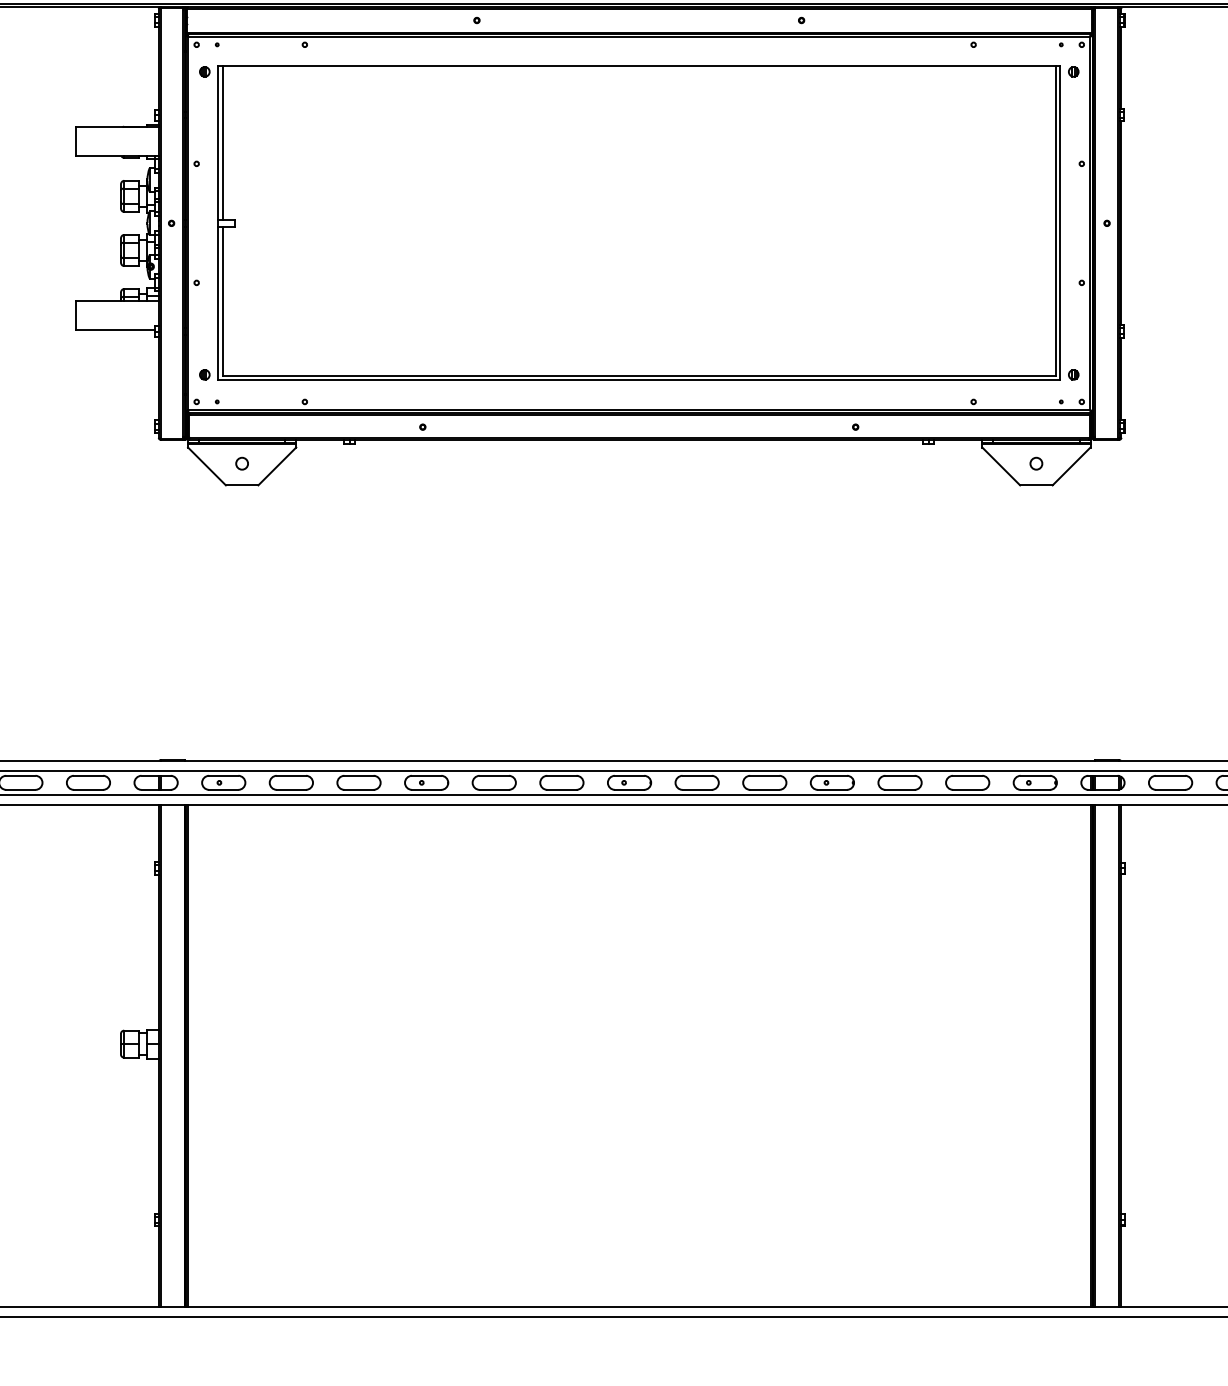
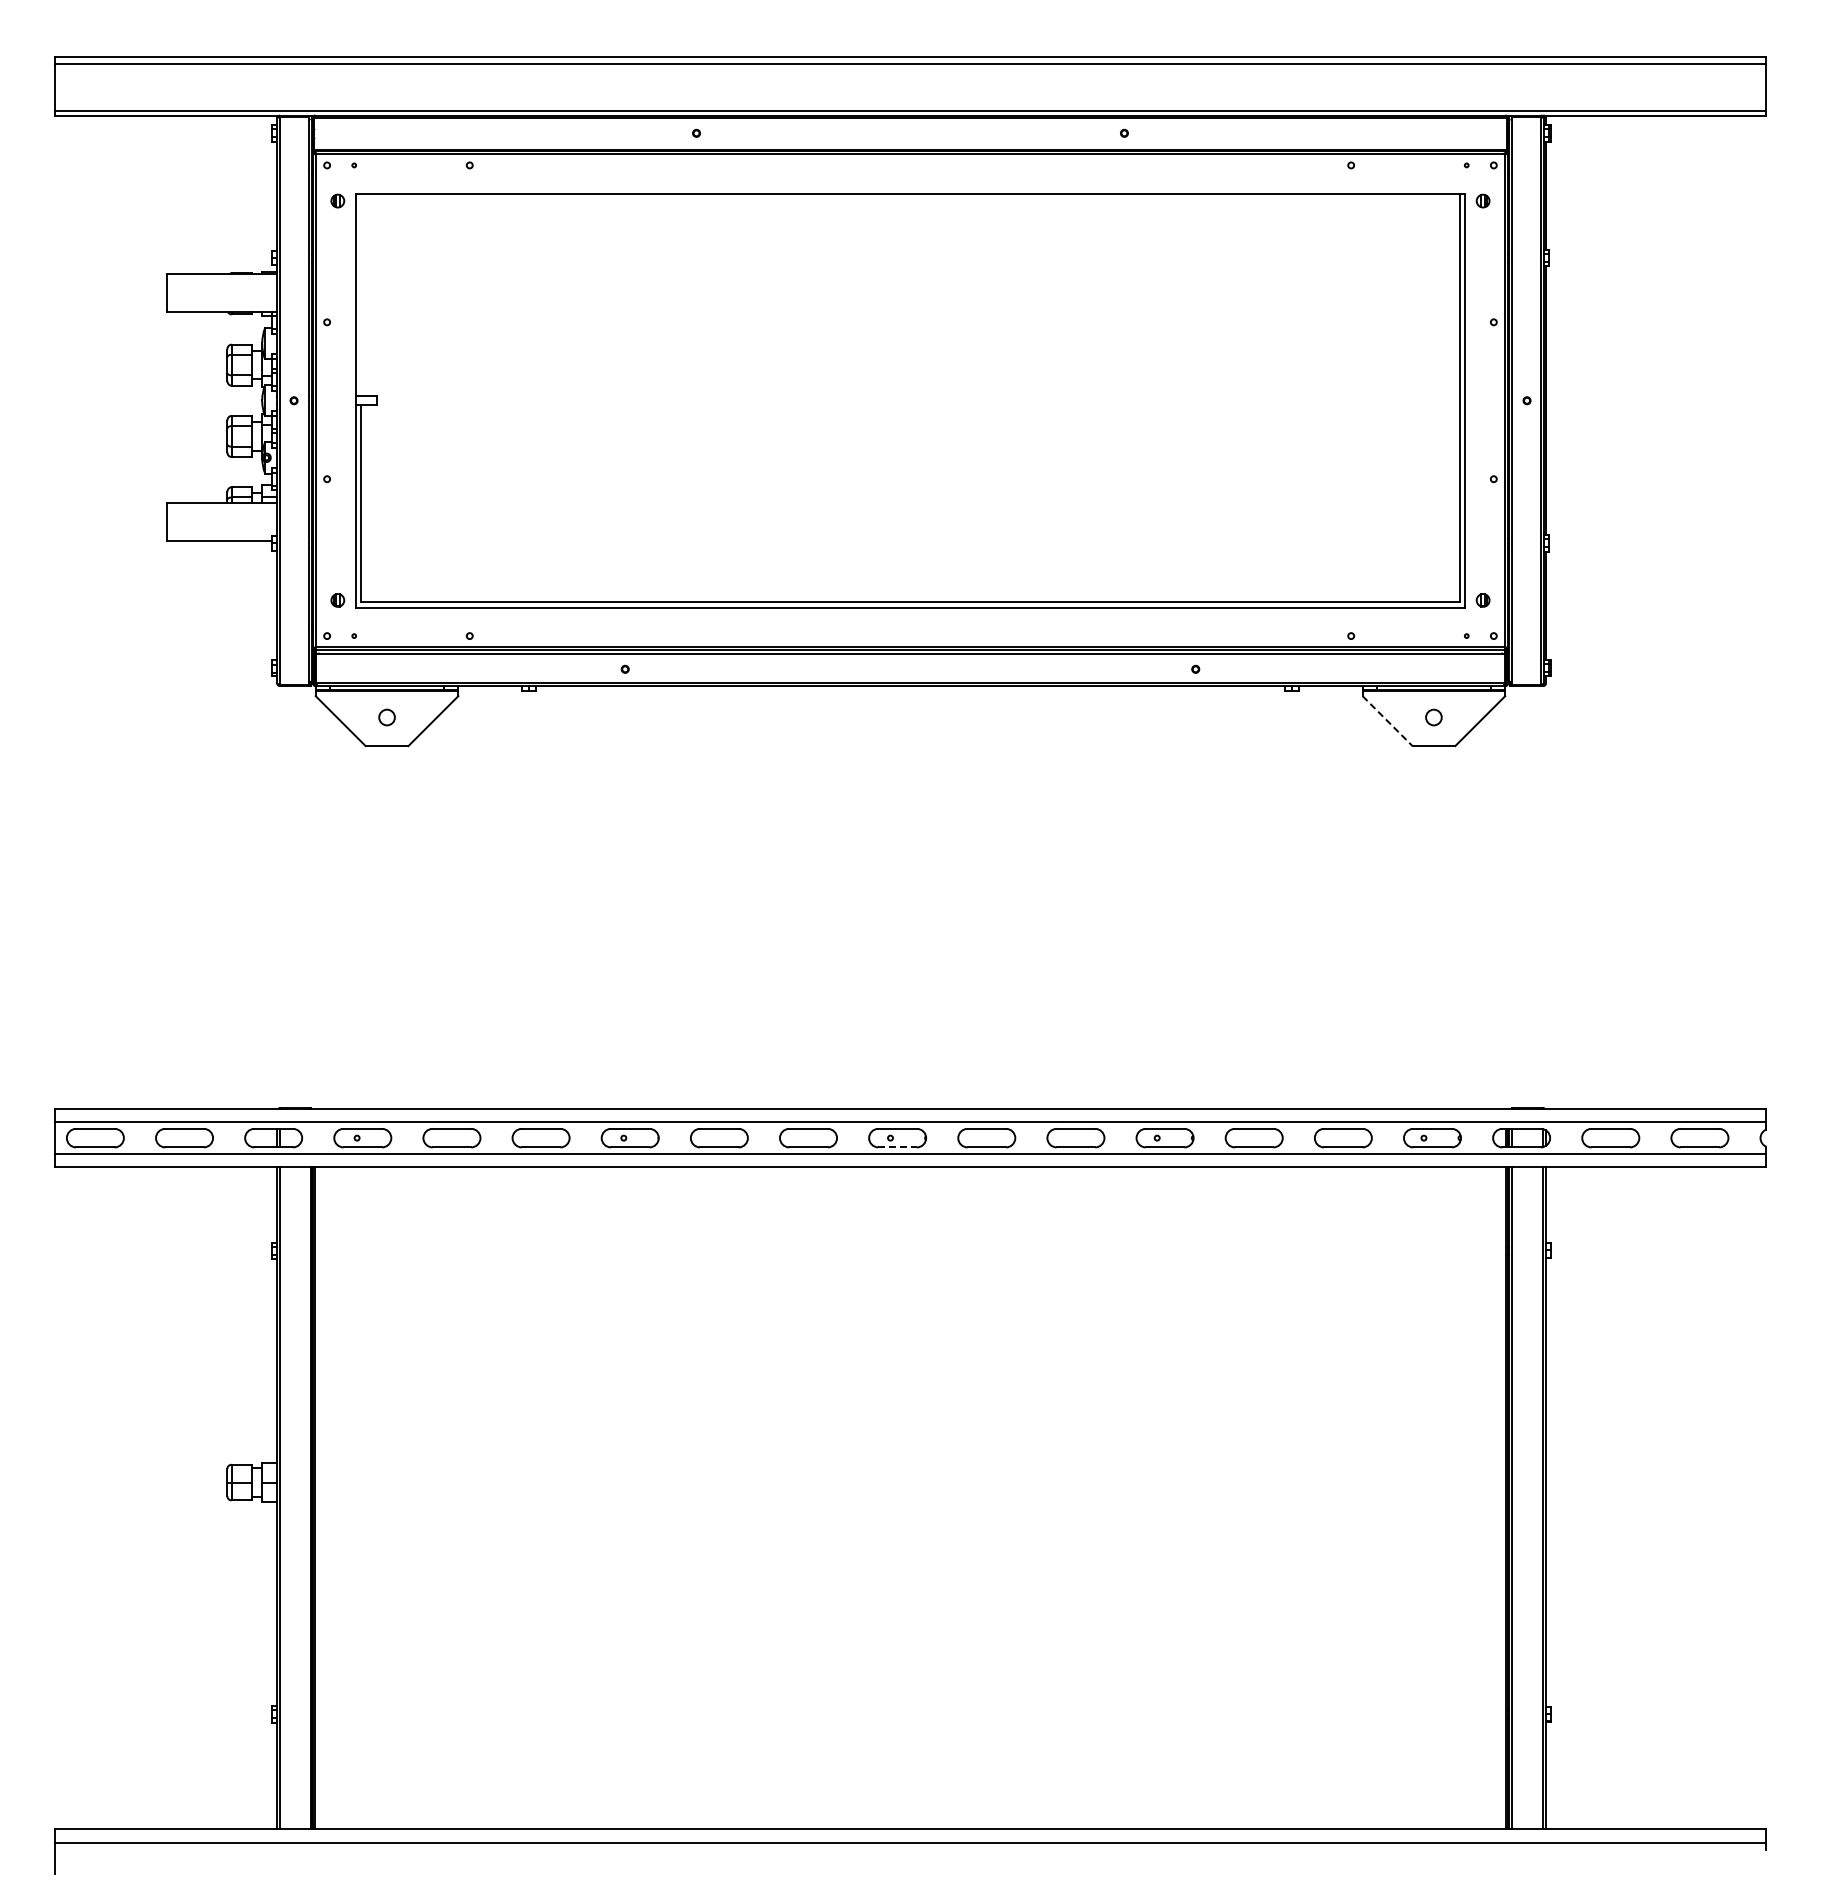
line: (222, 142) -> (361, 294), removed
line: (1001, 466) -> (1387, 721), solid -> dashed
line: (630, 789) -> (898, 1147), solid -> dashed

